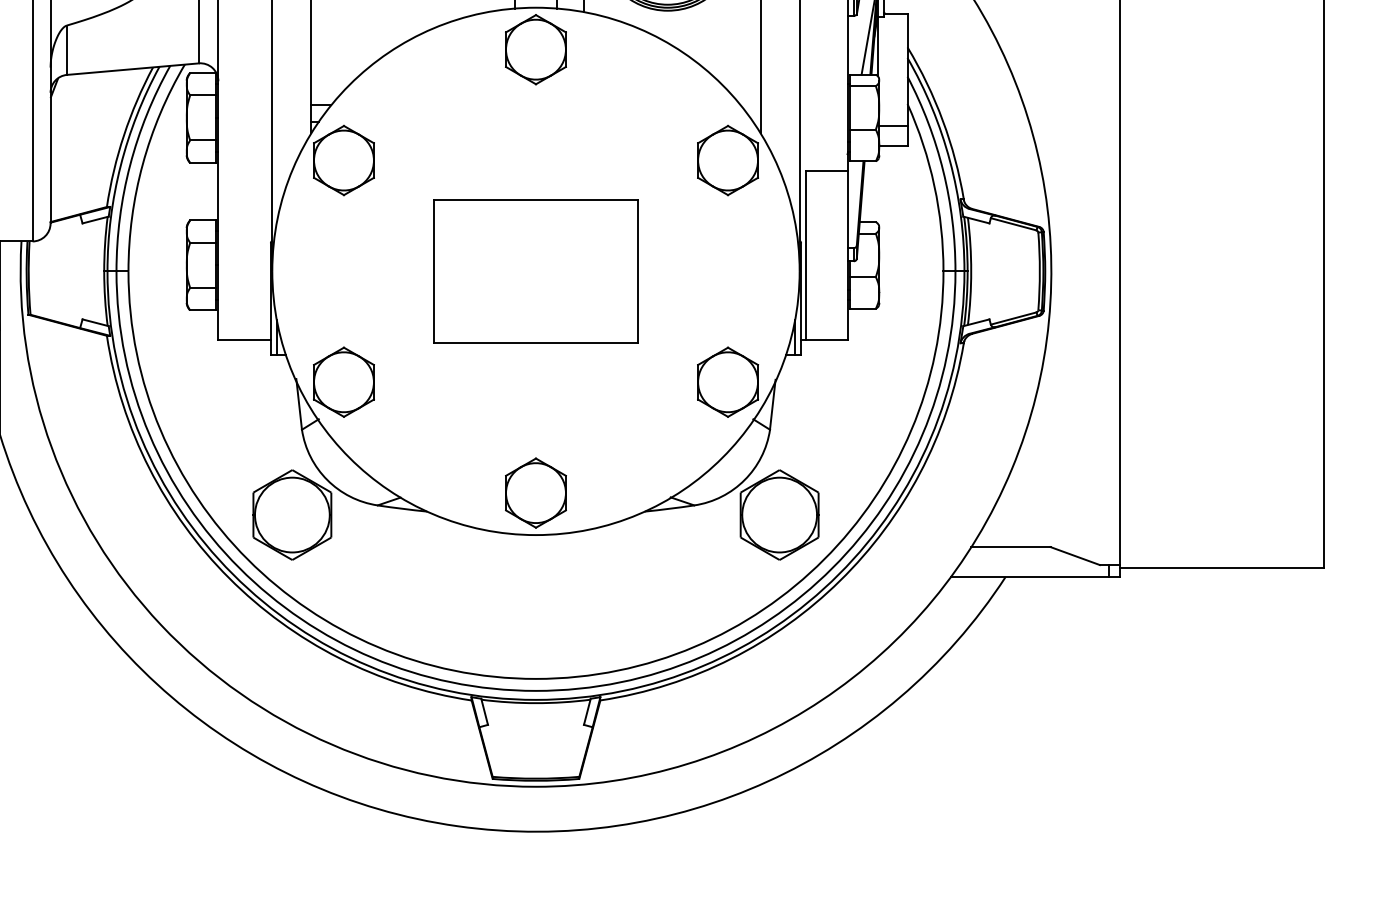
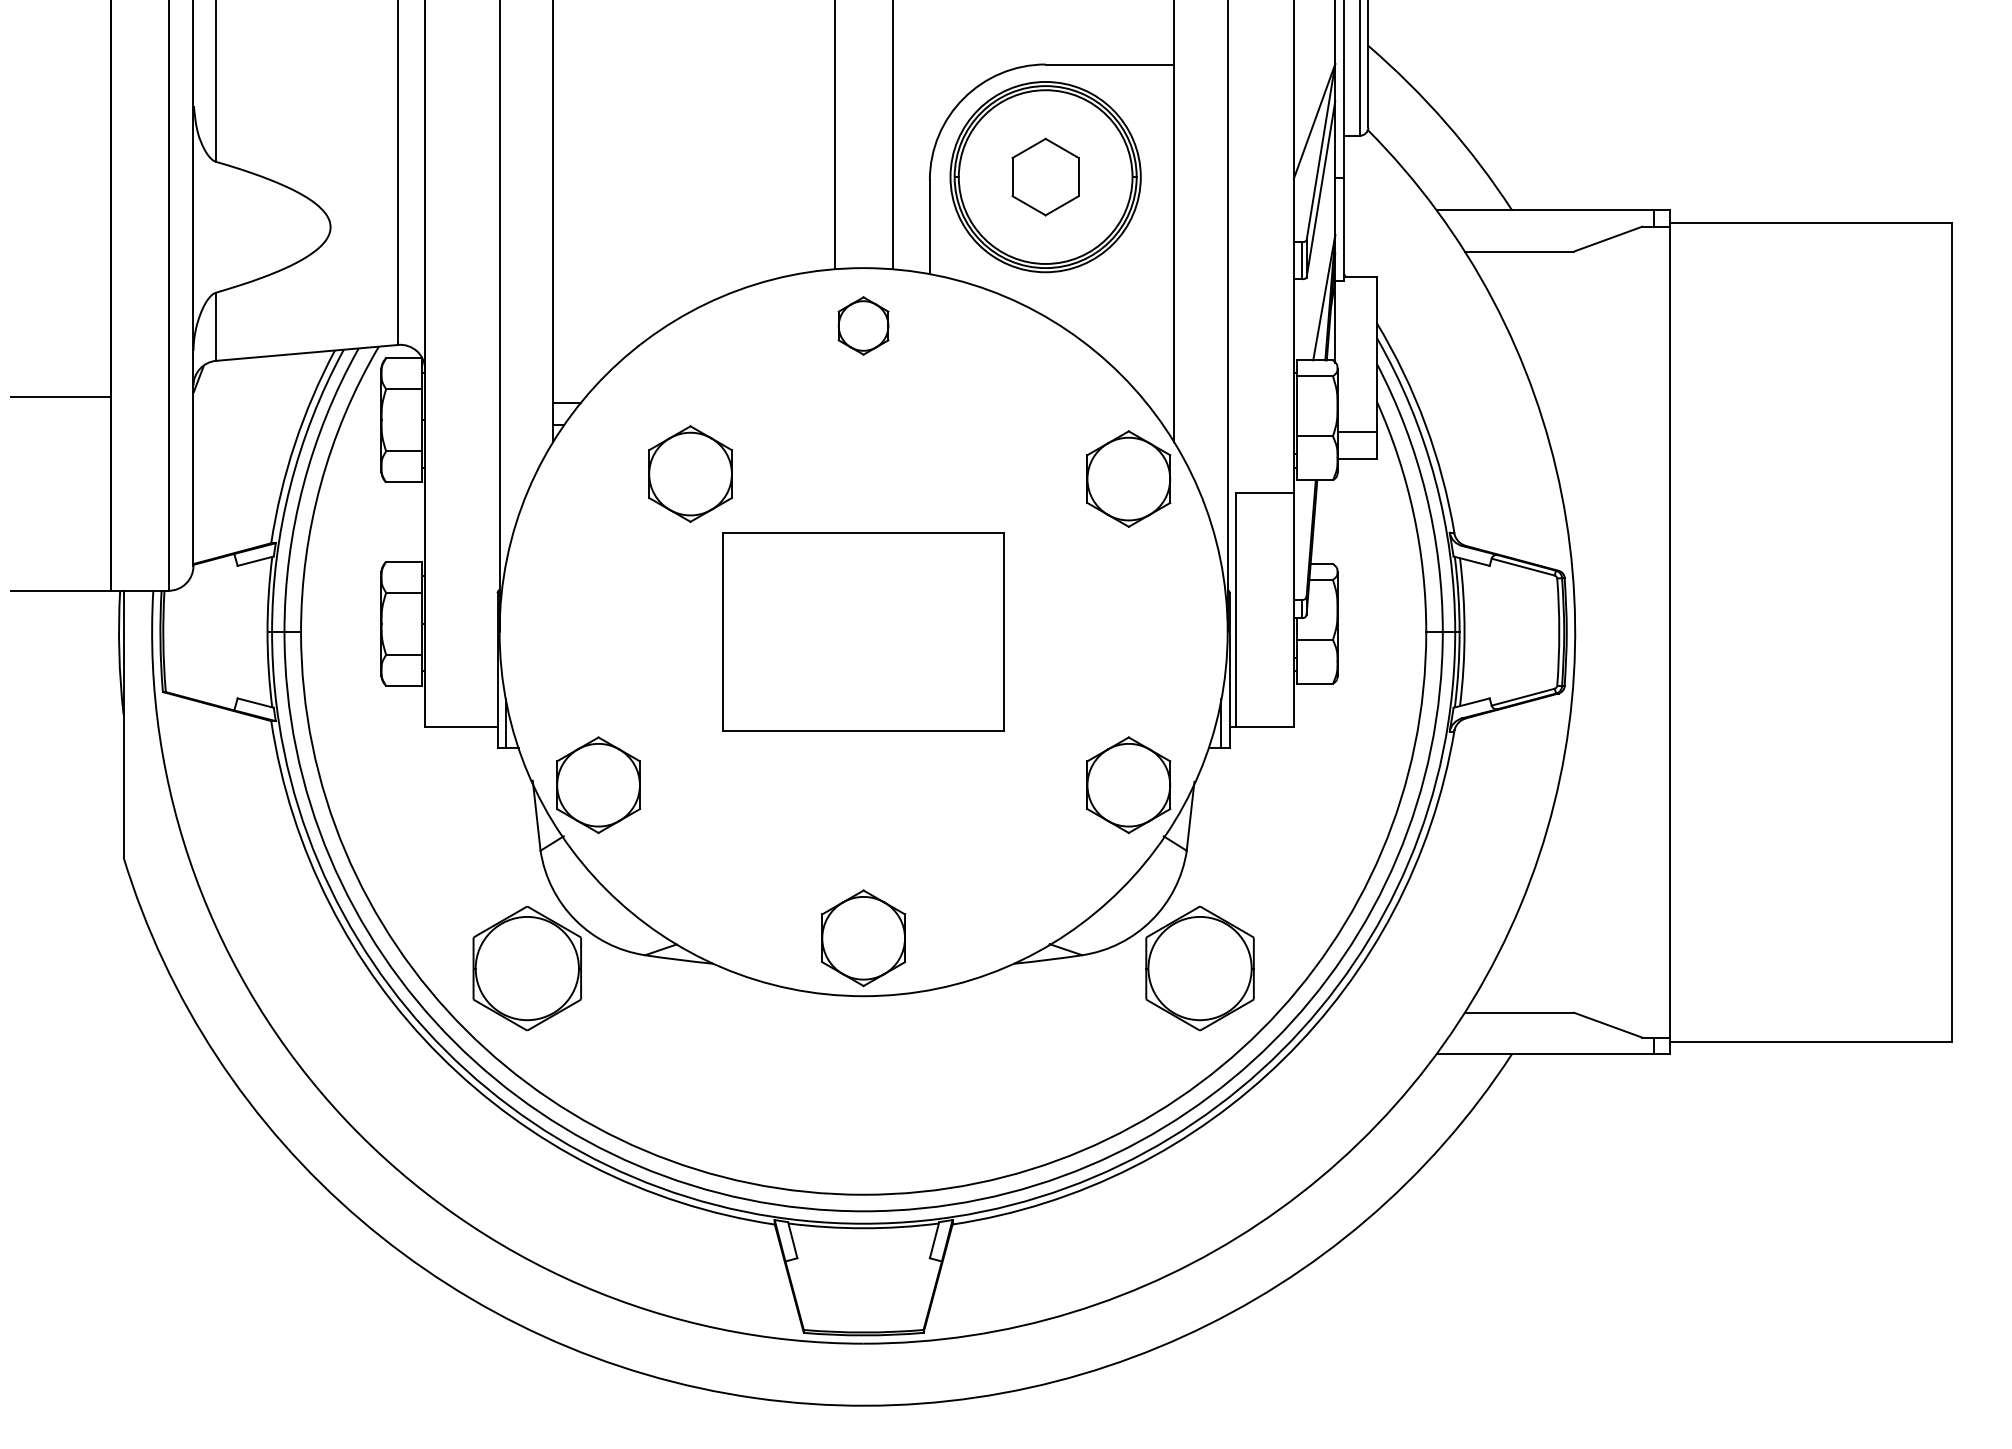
part: (535, 49) -> (863, 325), size x0.6
part: (343, 160) -> (690, 473), moved

